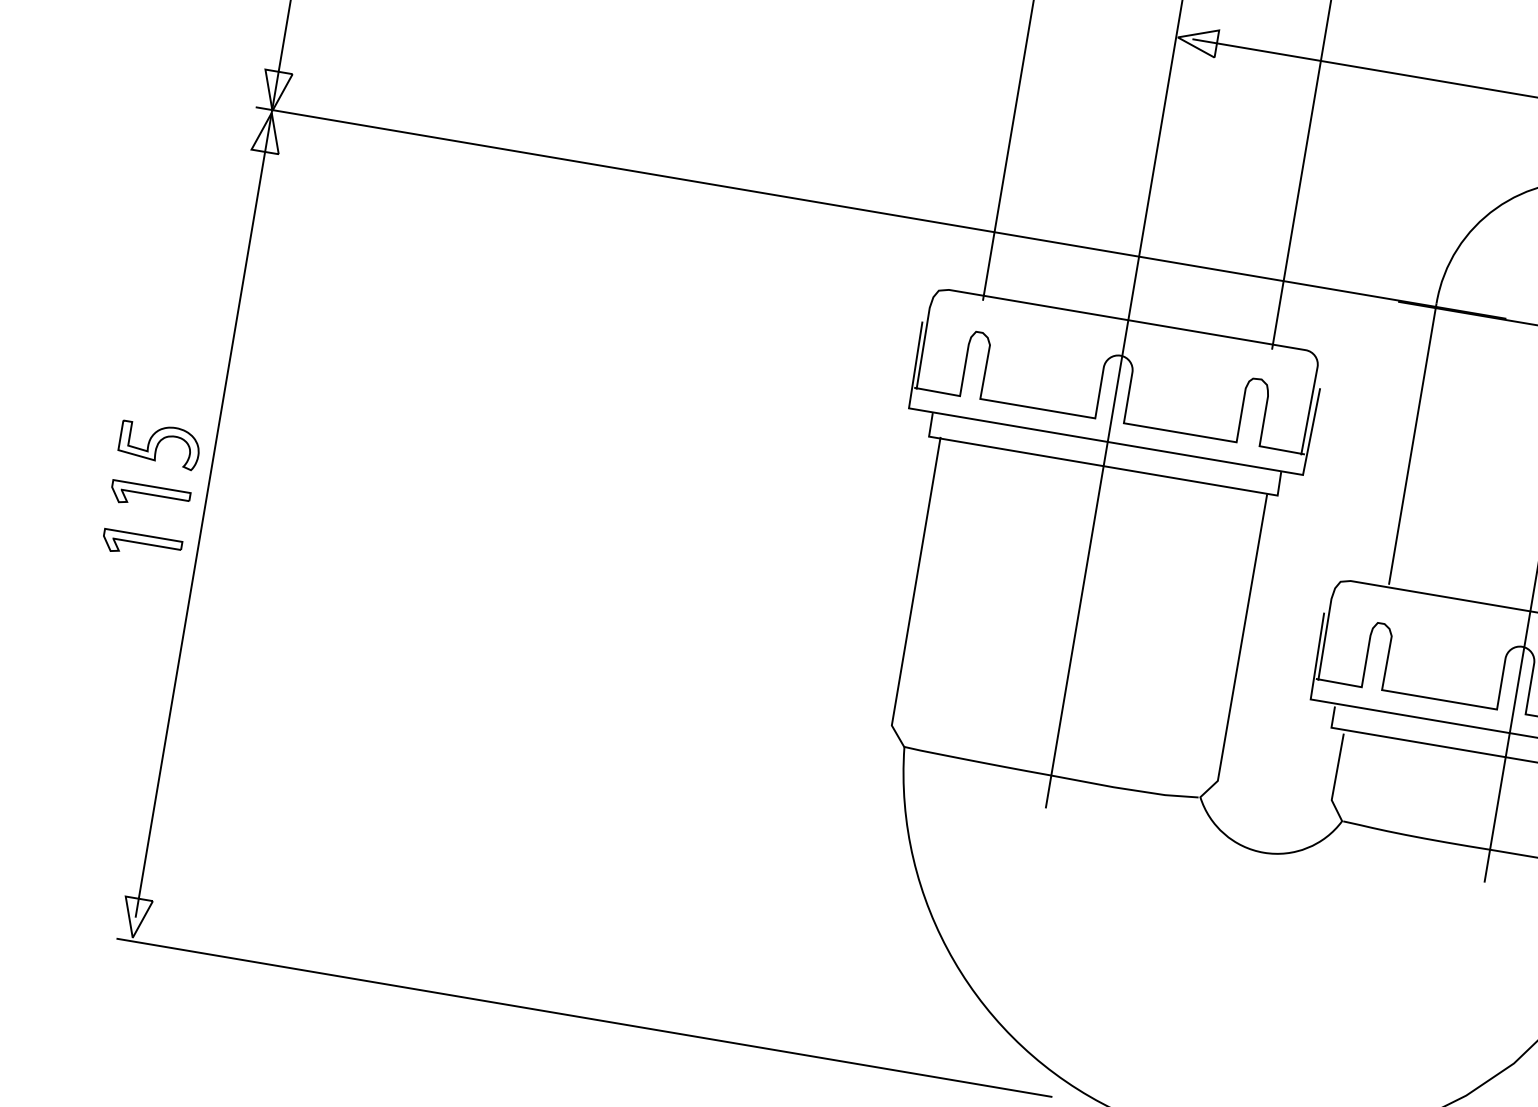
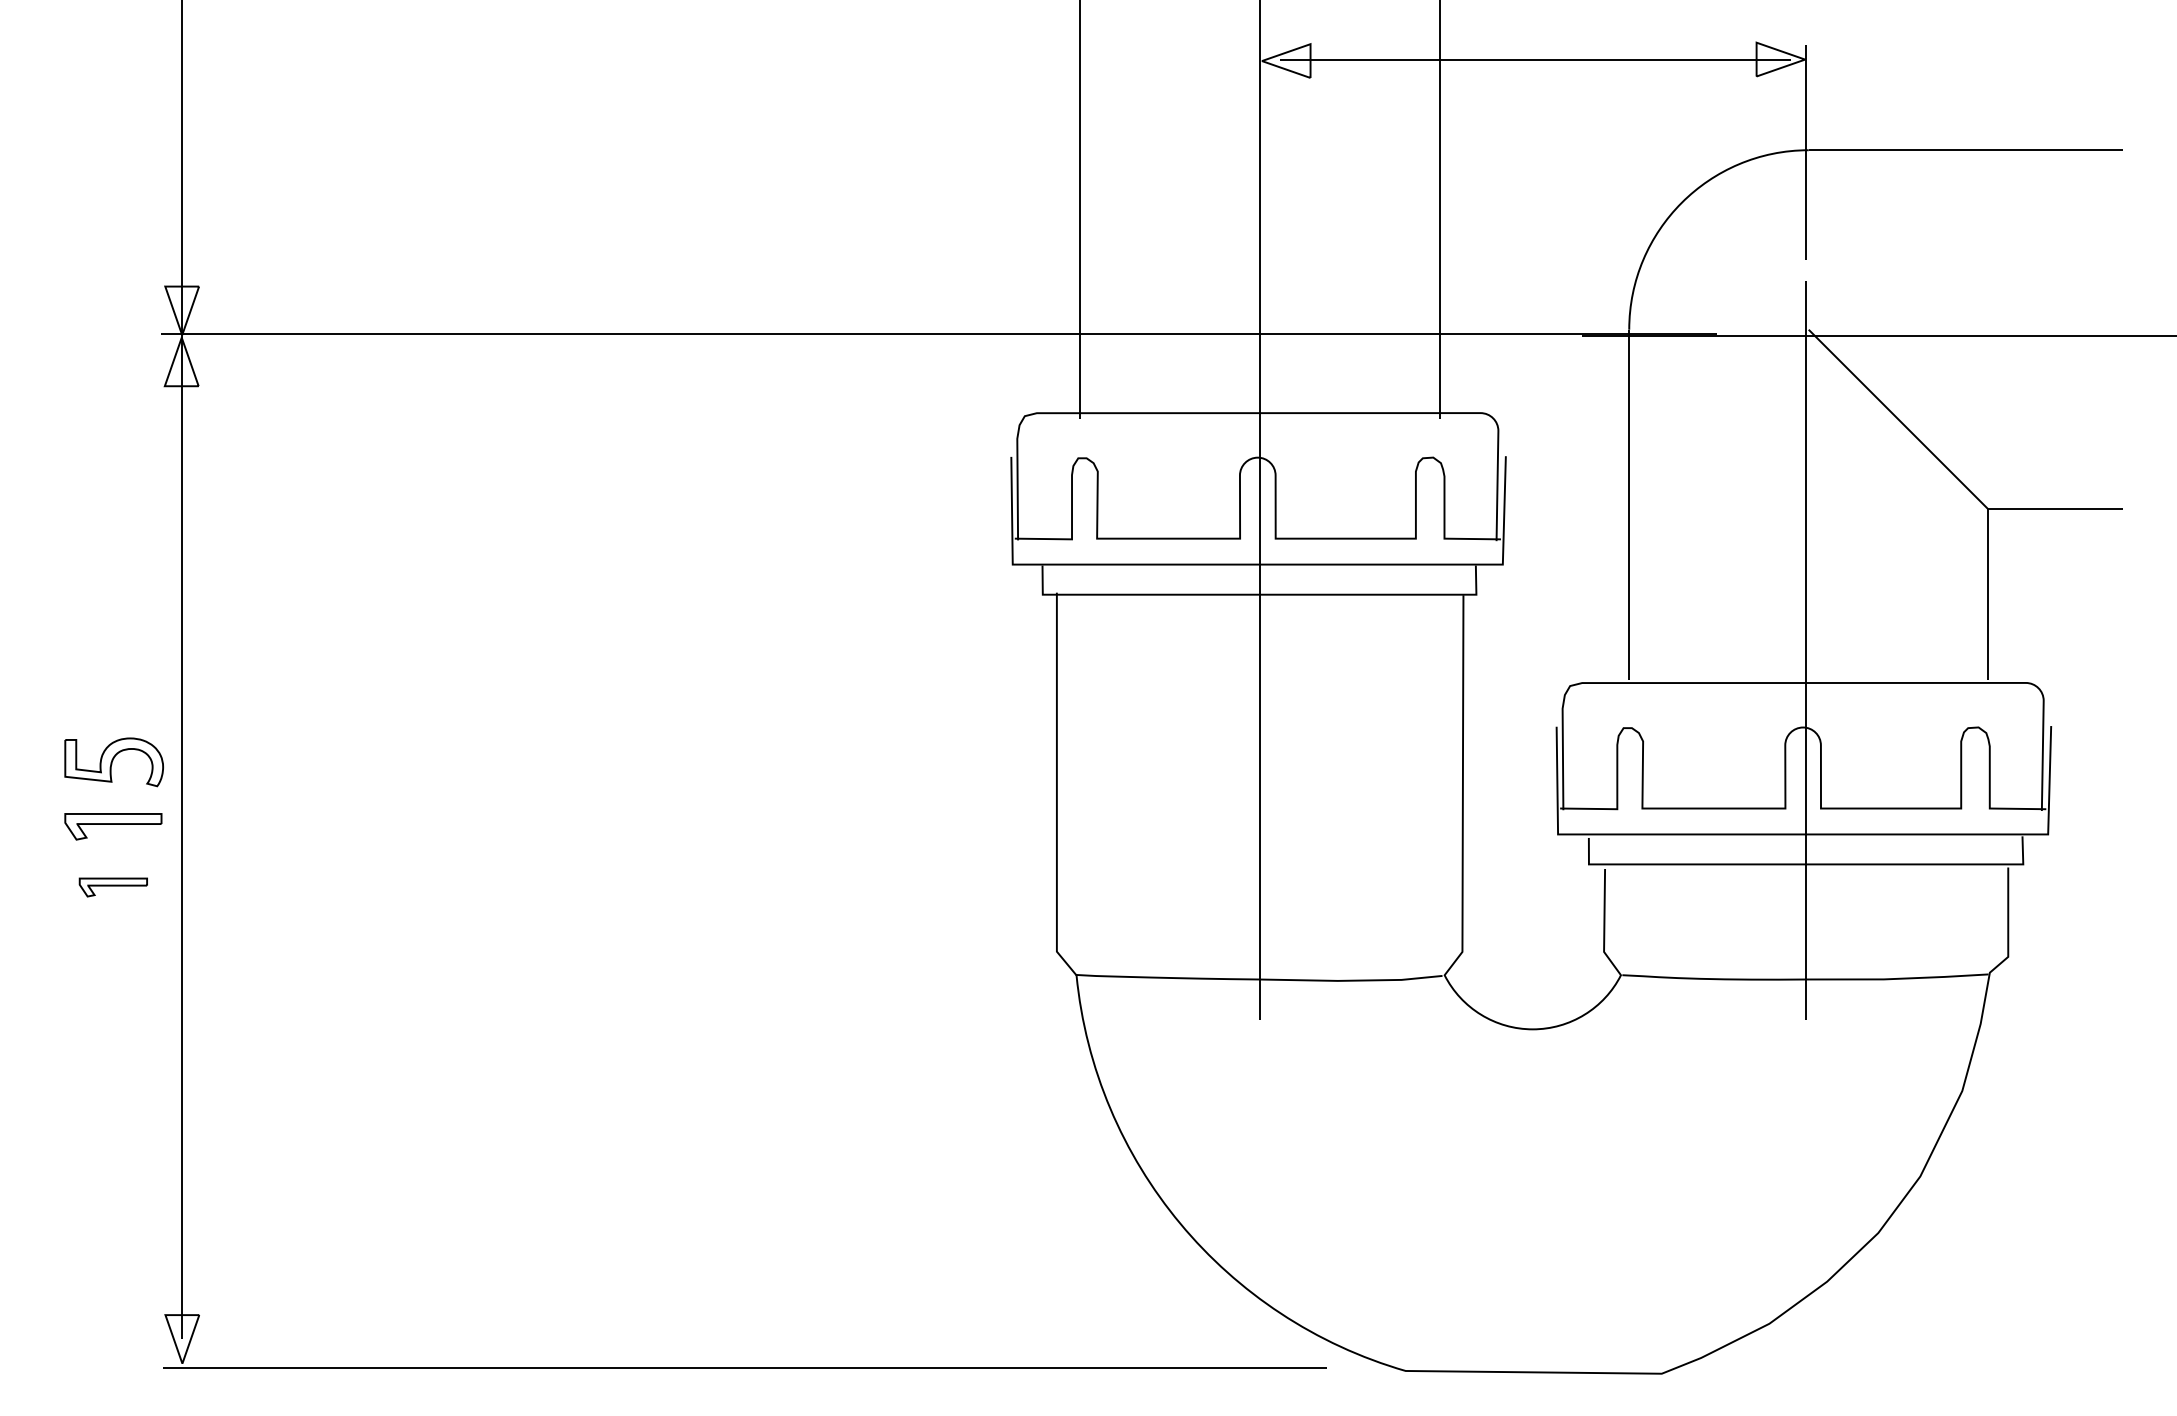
part: (142, 545) -> (113, 887), size x0.7

